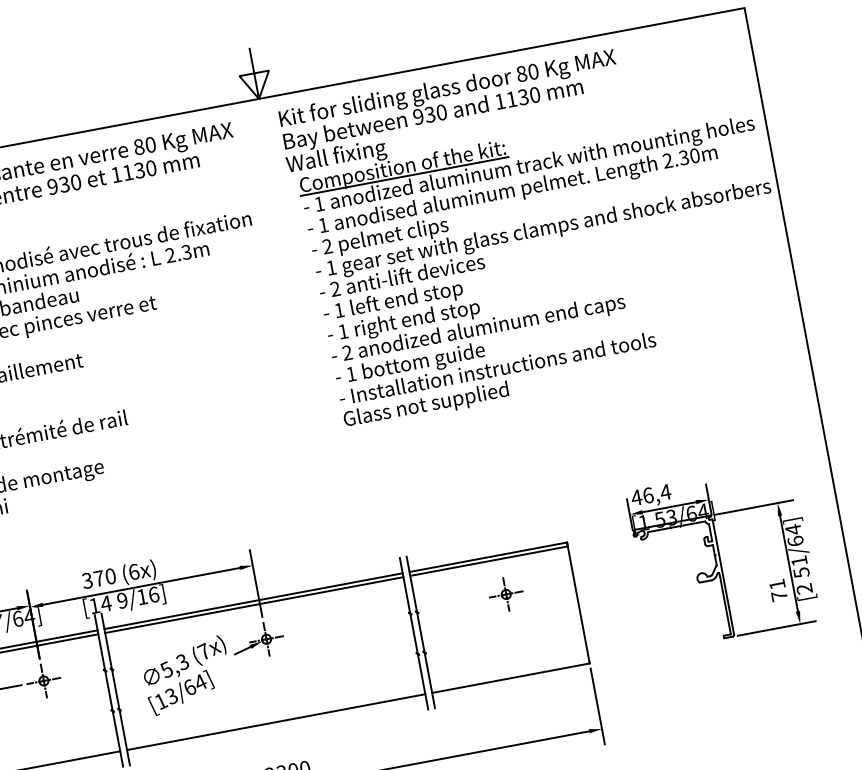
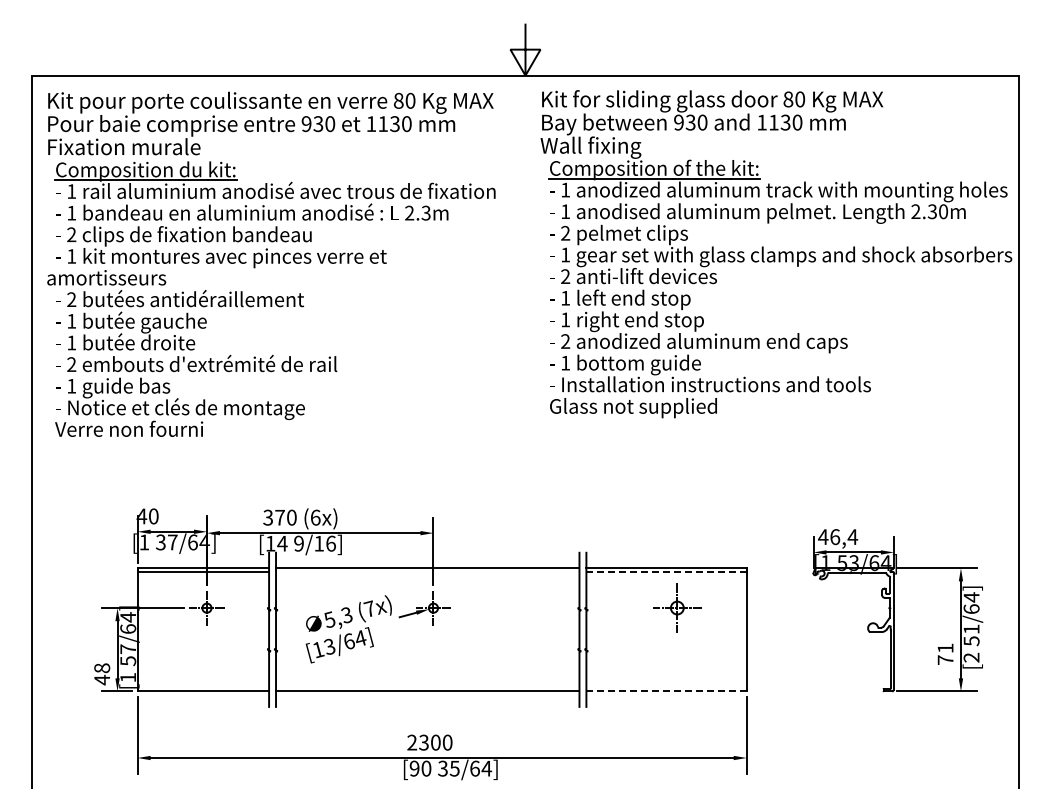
line: (489, 561) -> (666, 572), solid -> dashed
part: (506, 594) -> (677, 608), size x1.4
line: (254, 605) -> (427, 572), removed
line: (510, 678) -> (666, 691), solid -> dashed

